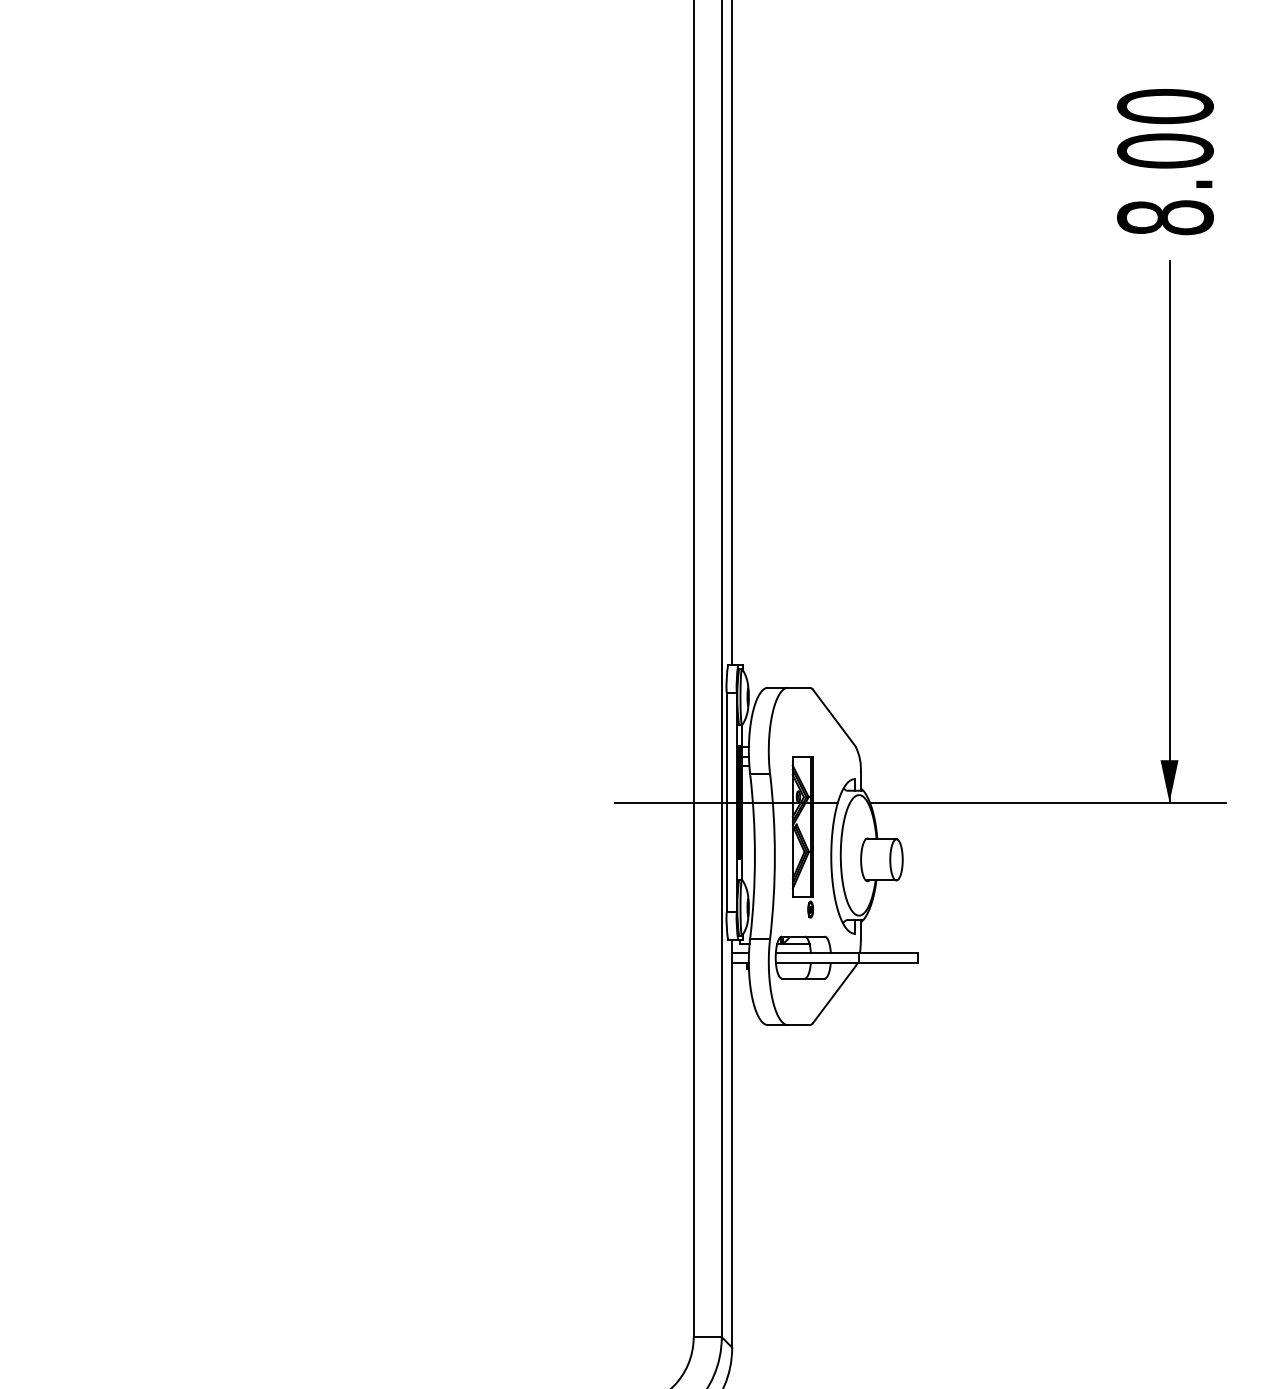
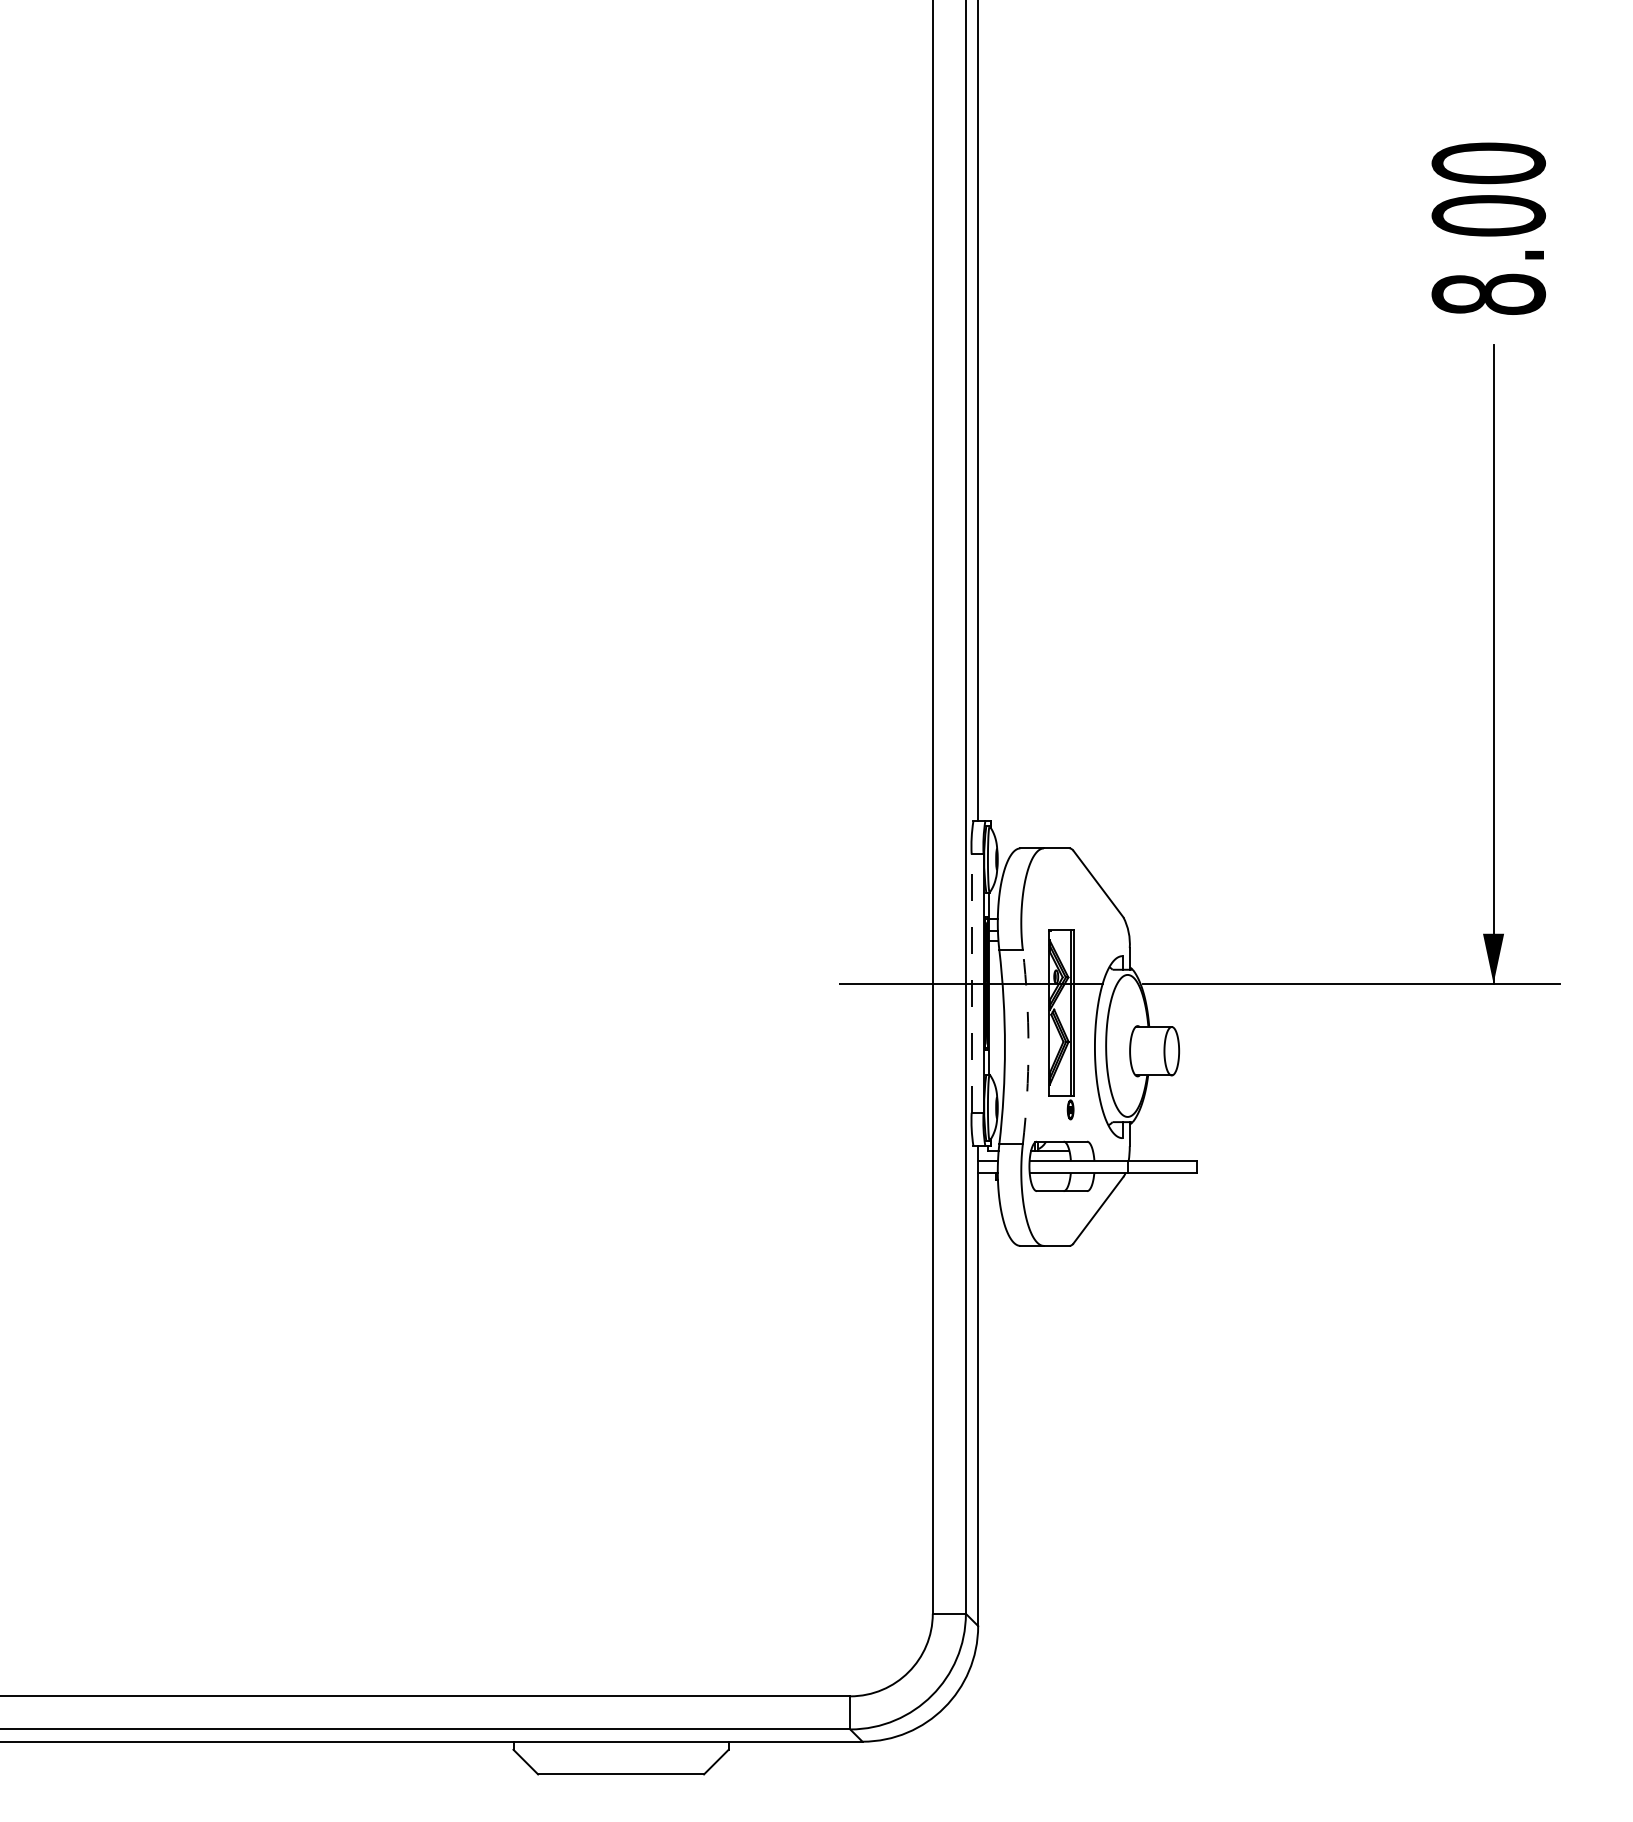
line: (726, 802) -> (971, 983), solid -> dashed
arc: (774, 856) -> (1028, 1047), solid -> dashed

